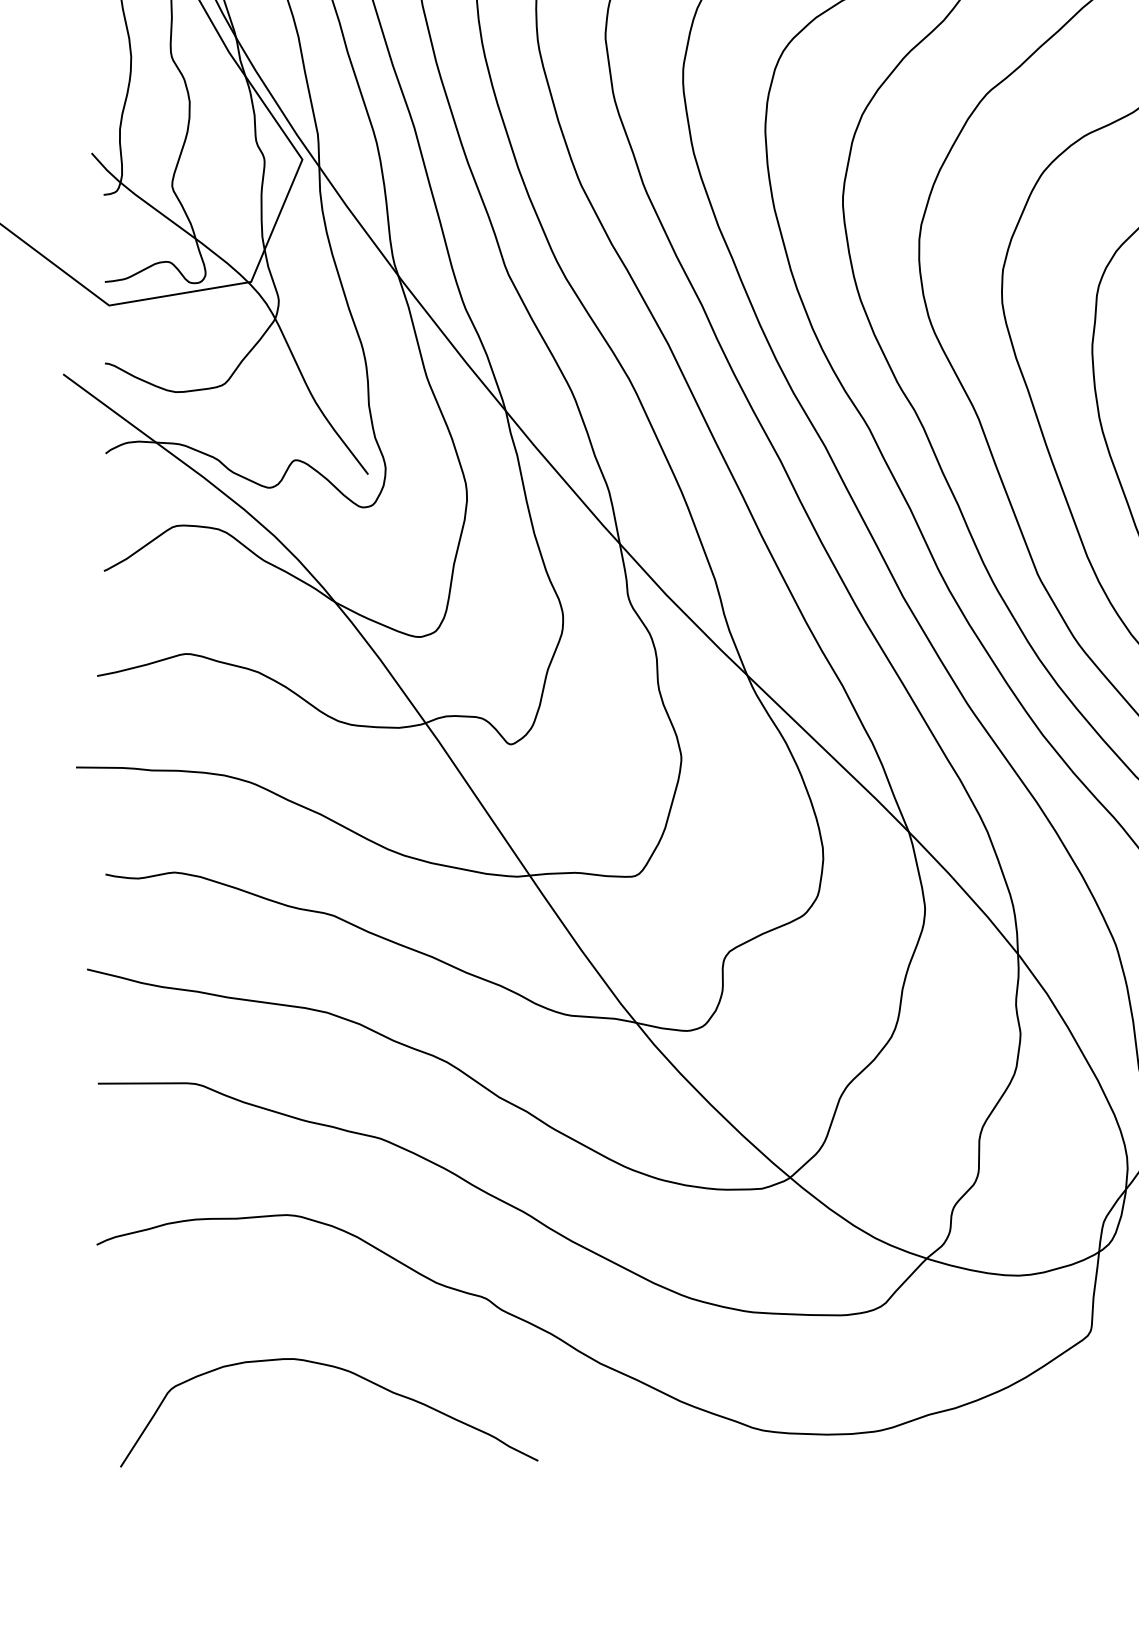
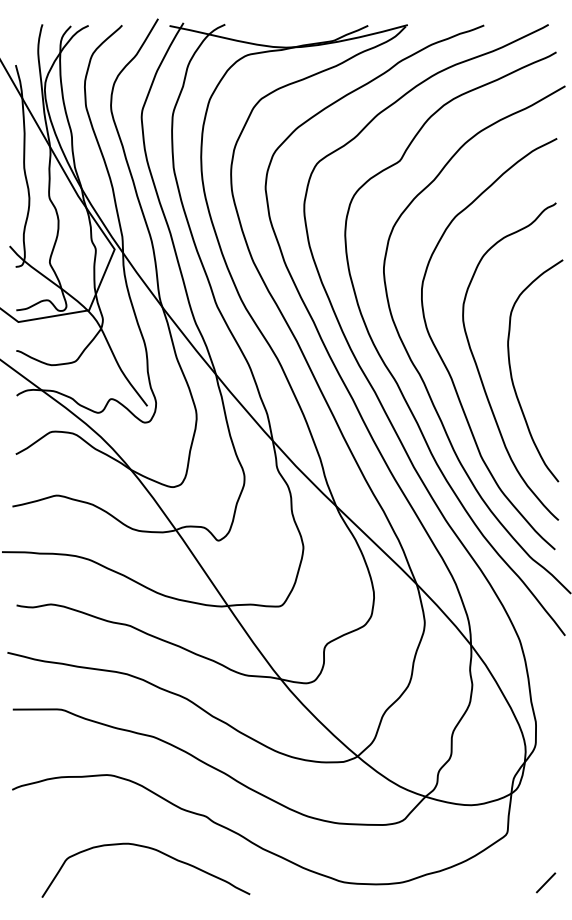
curve: (338, 1370) -> (150, 849), moved

